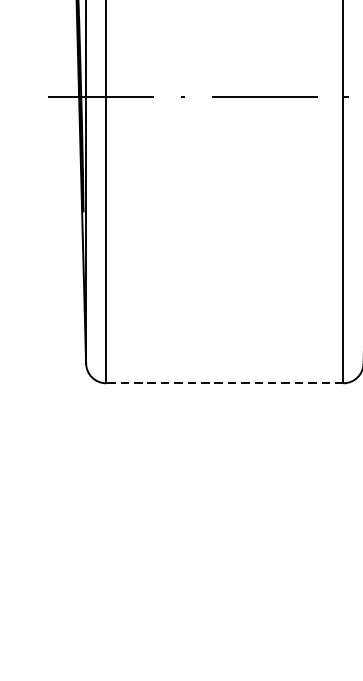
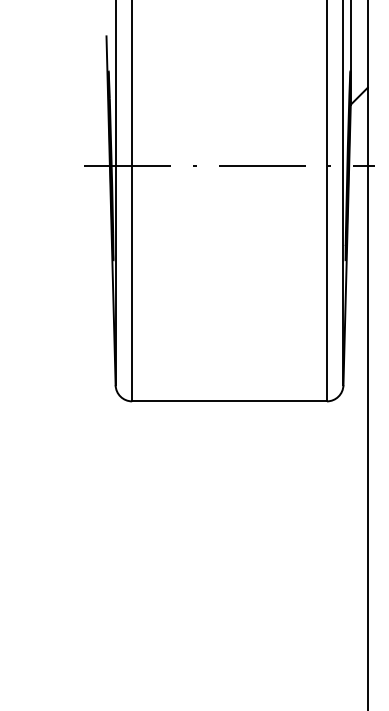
line: (224, 383) -> (229, 401), dashed -> solid

